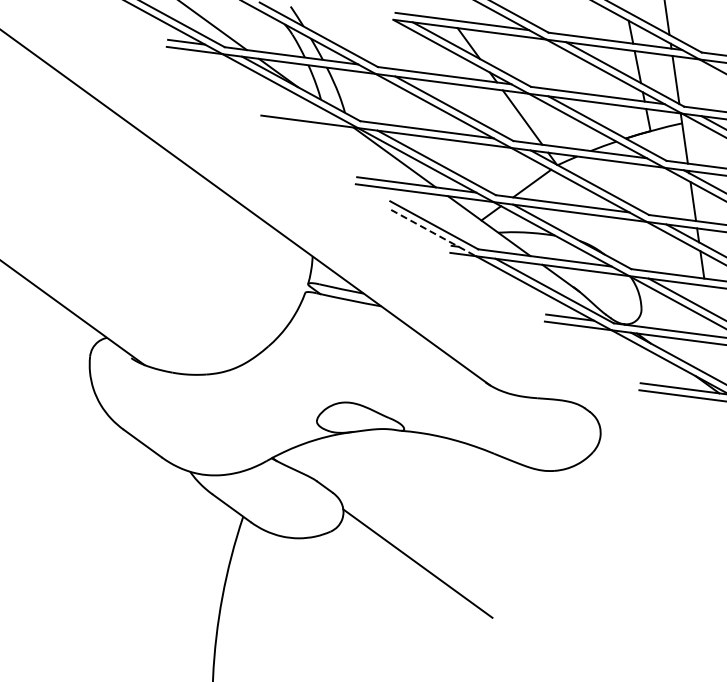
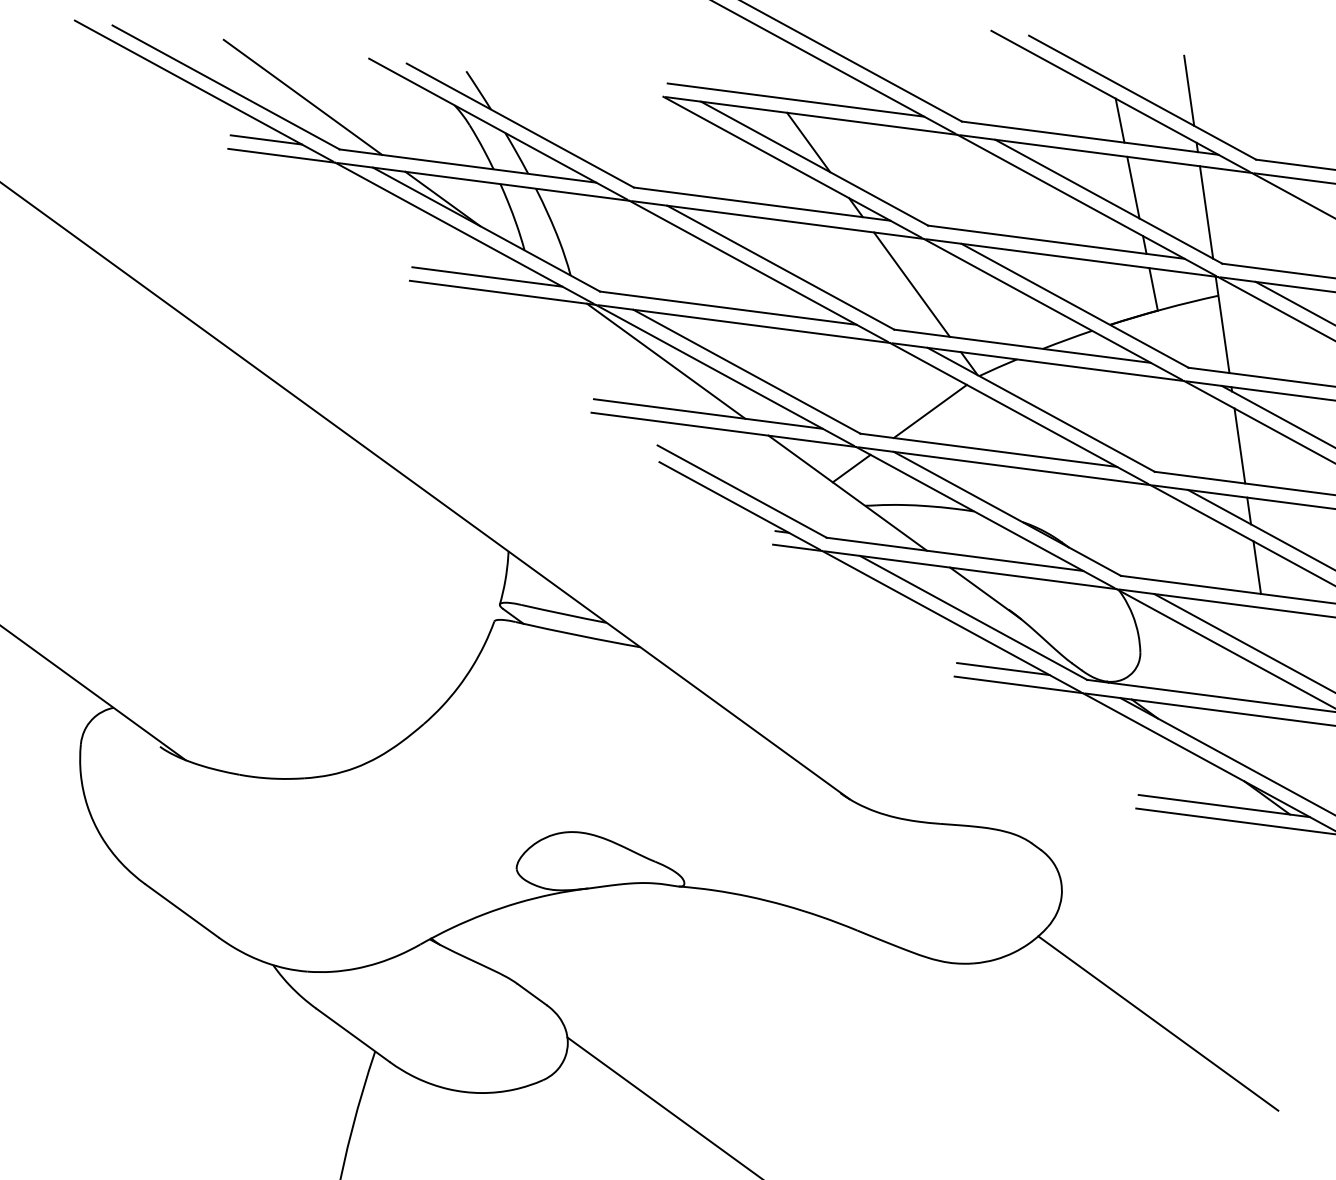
line: (301, 113) -> (487, 276), added
line: (433, 232) -> (740, 505), dashed -> solid
line: (650, 501) -> (1157, 1022), added

